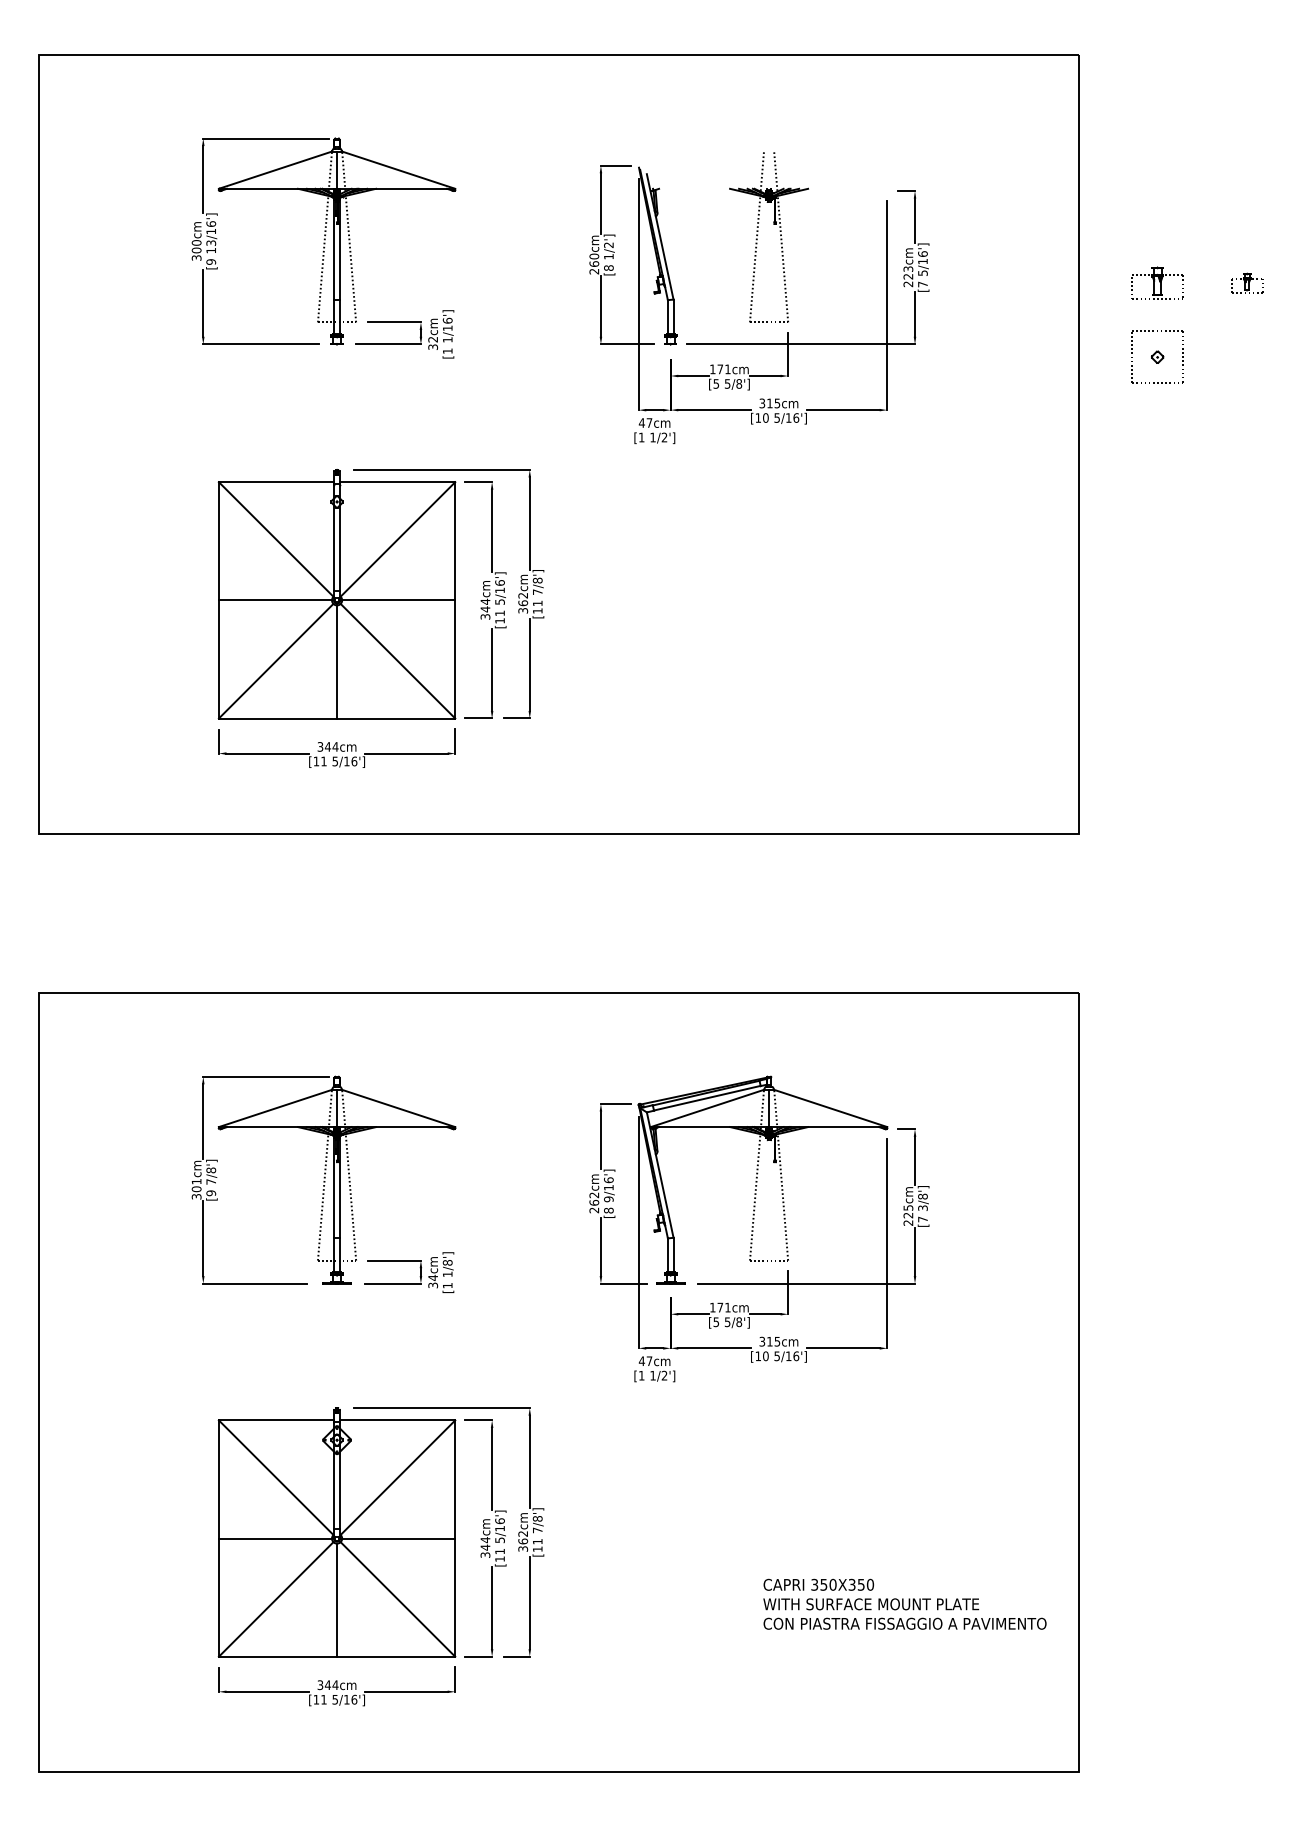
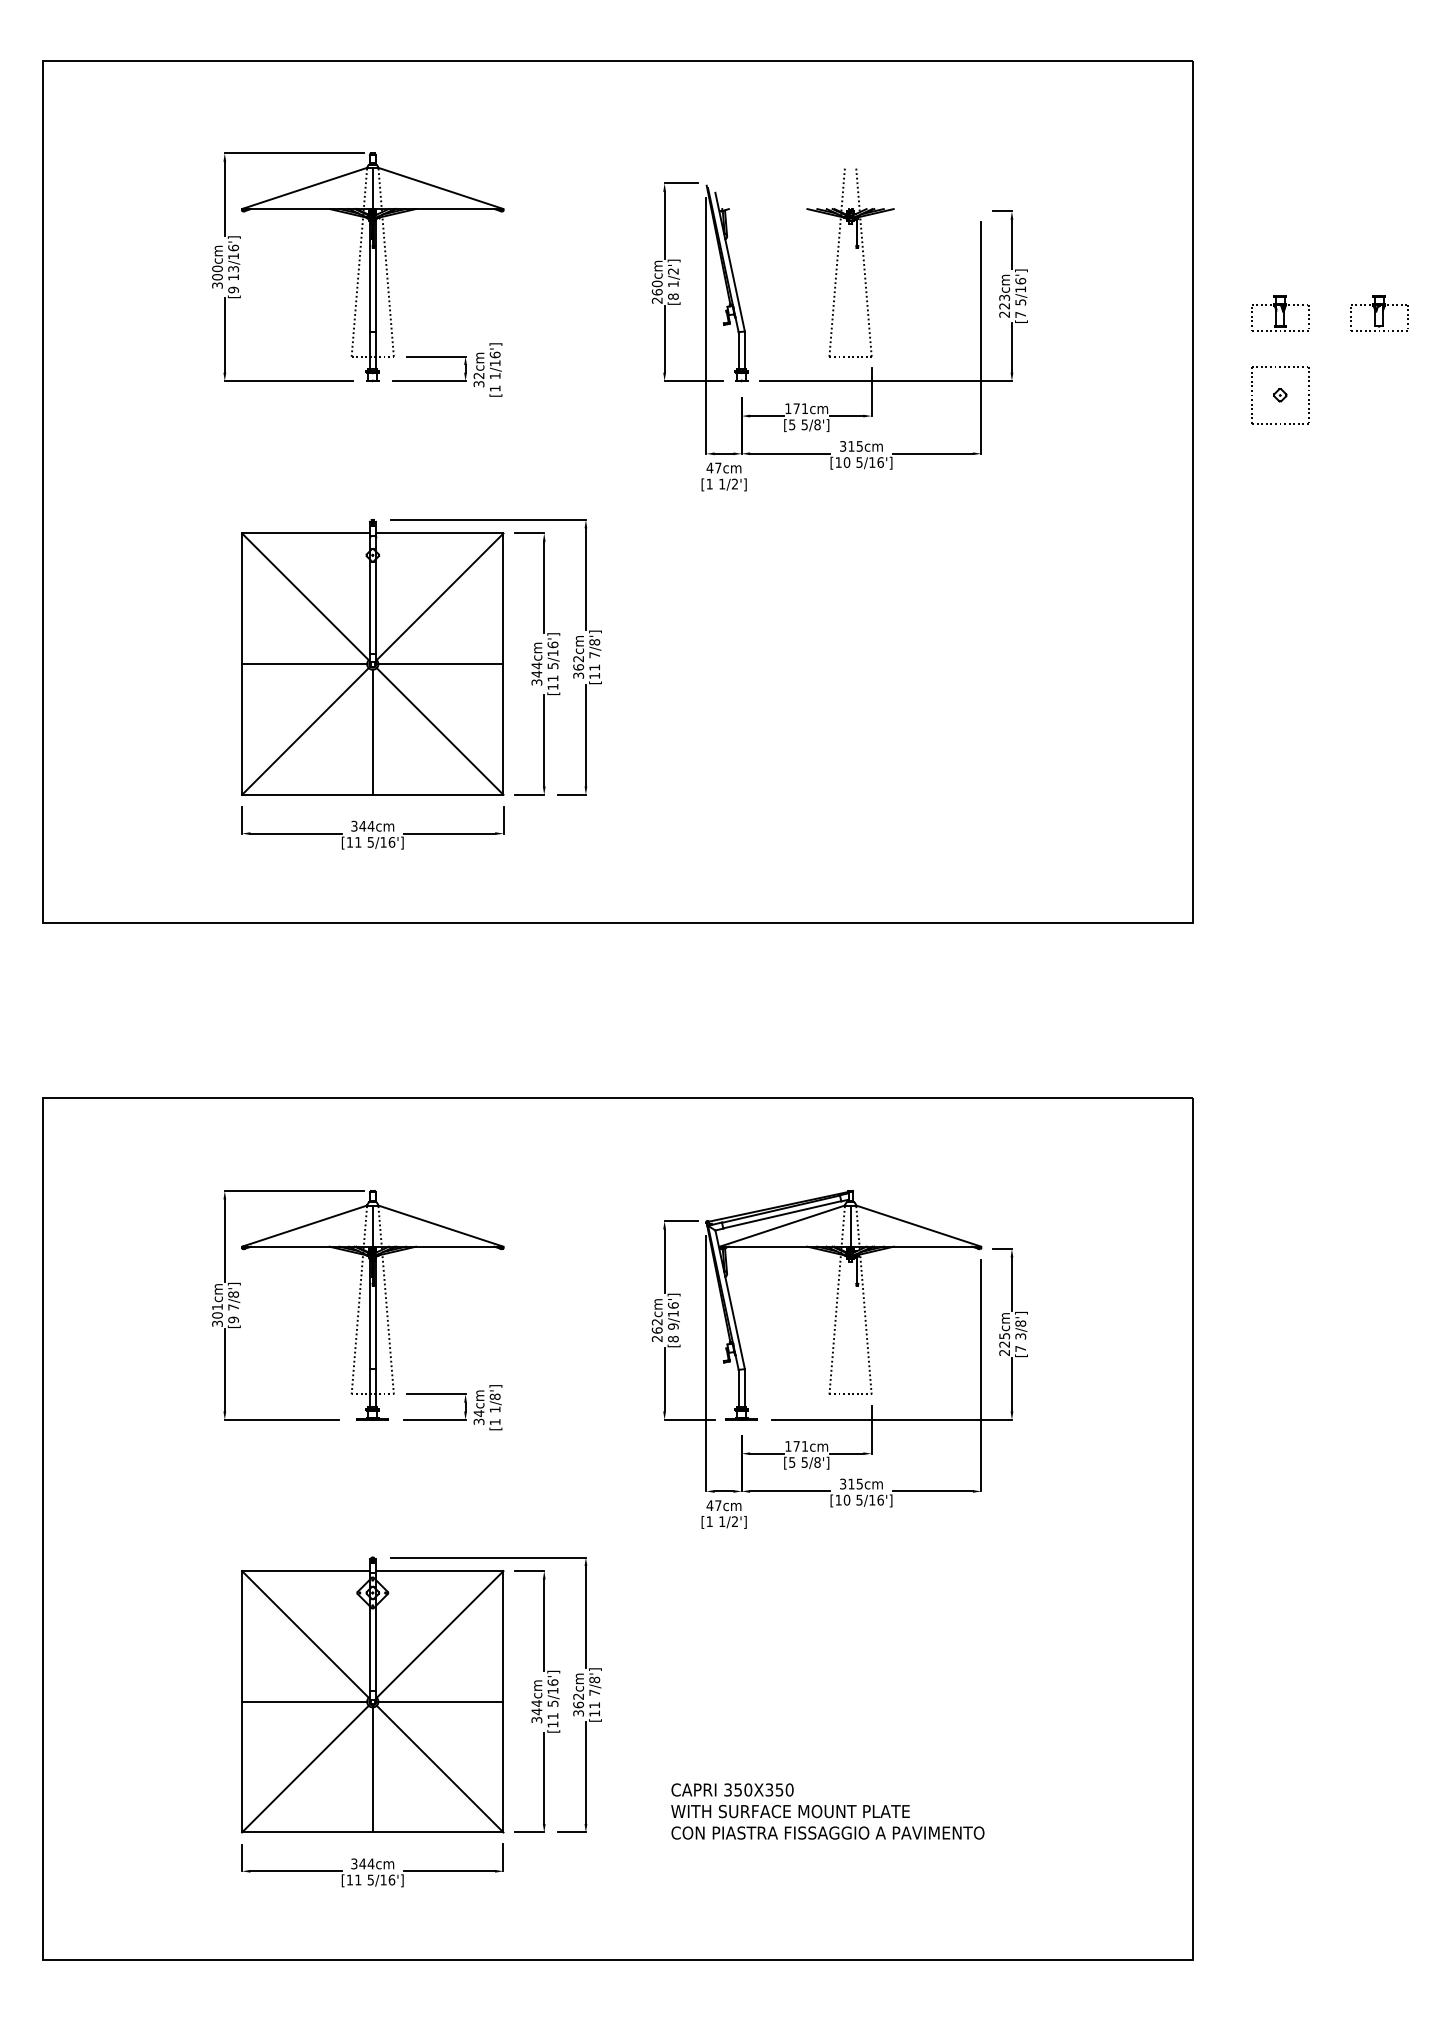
part: (1247, 283) -> (1379, 313), size x1.67
text: (904, 1604) -> (827, 1811), moved

